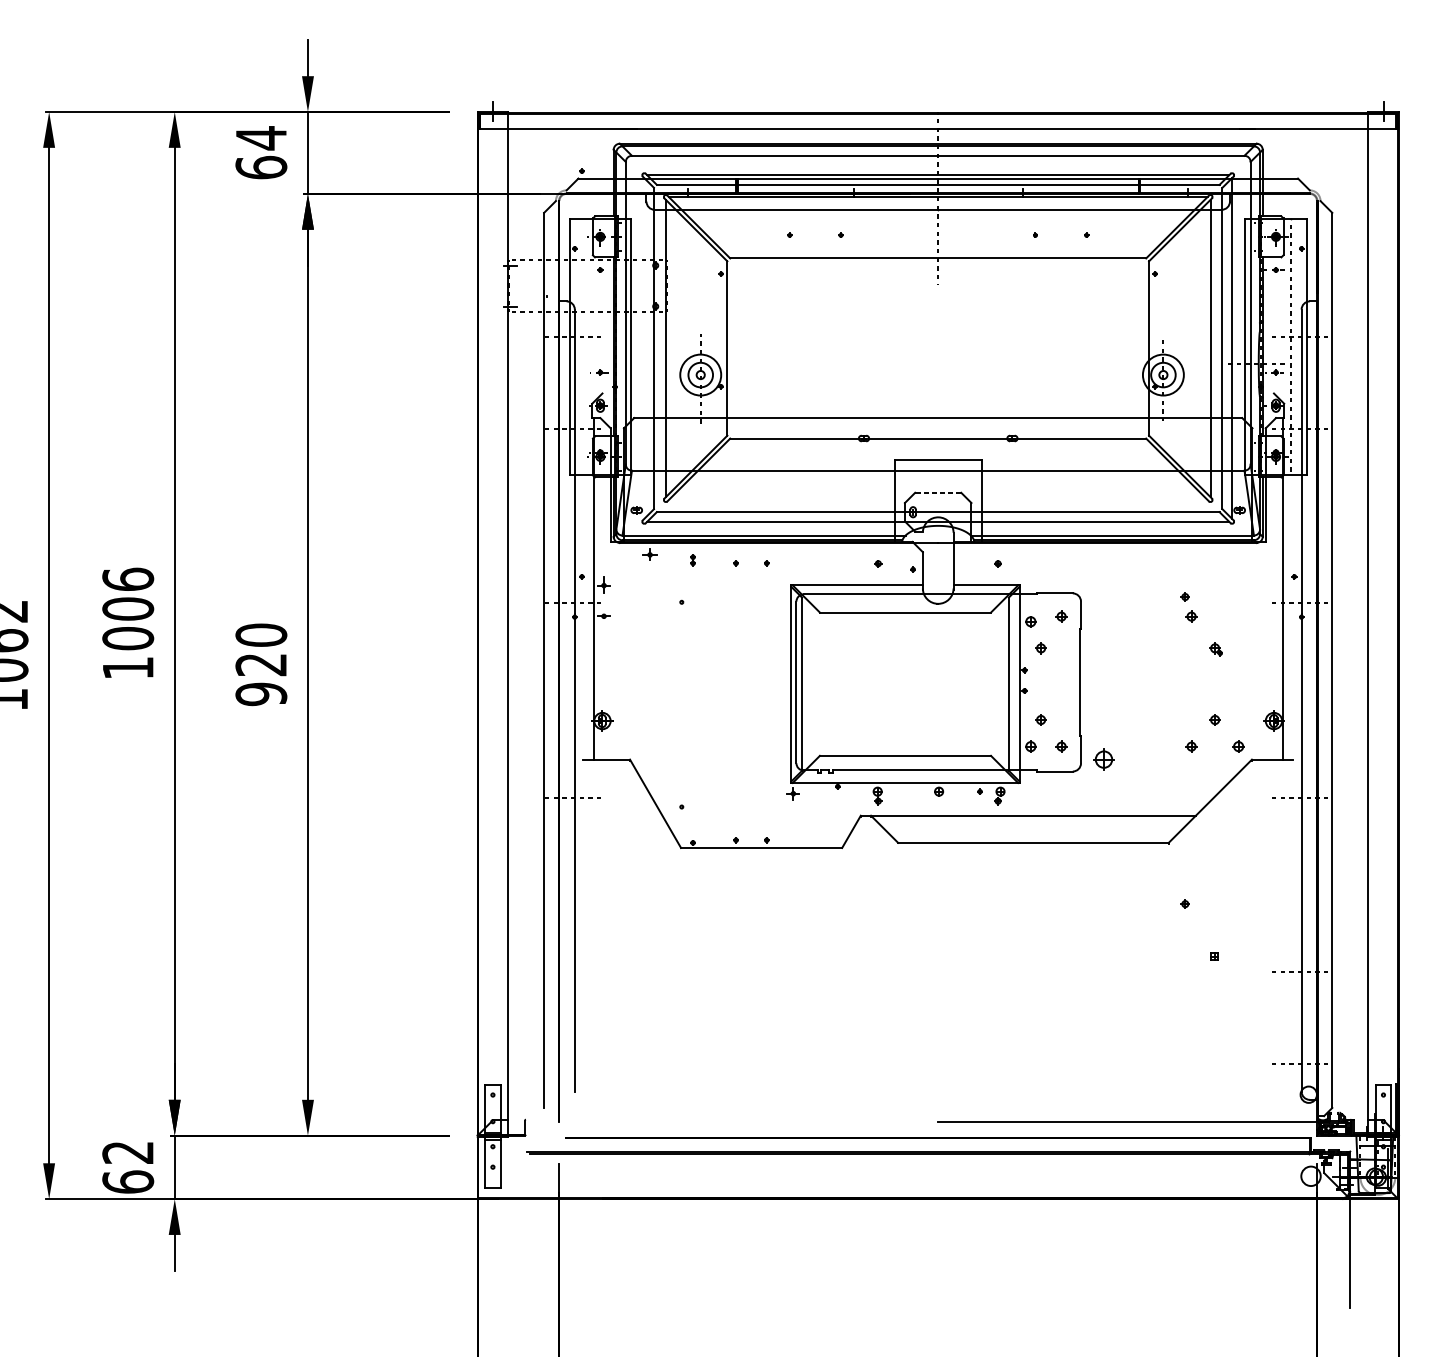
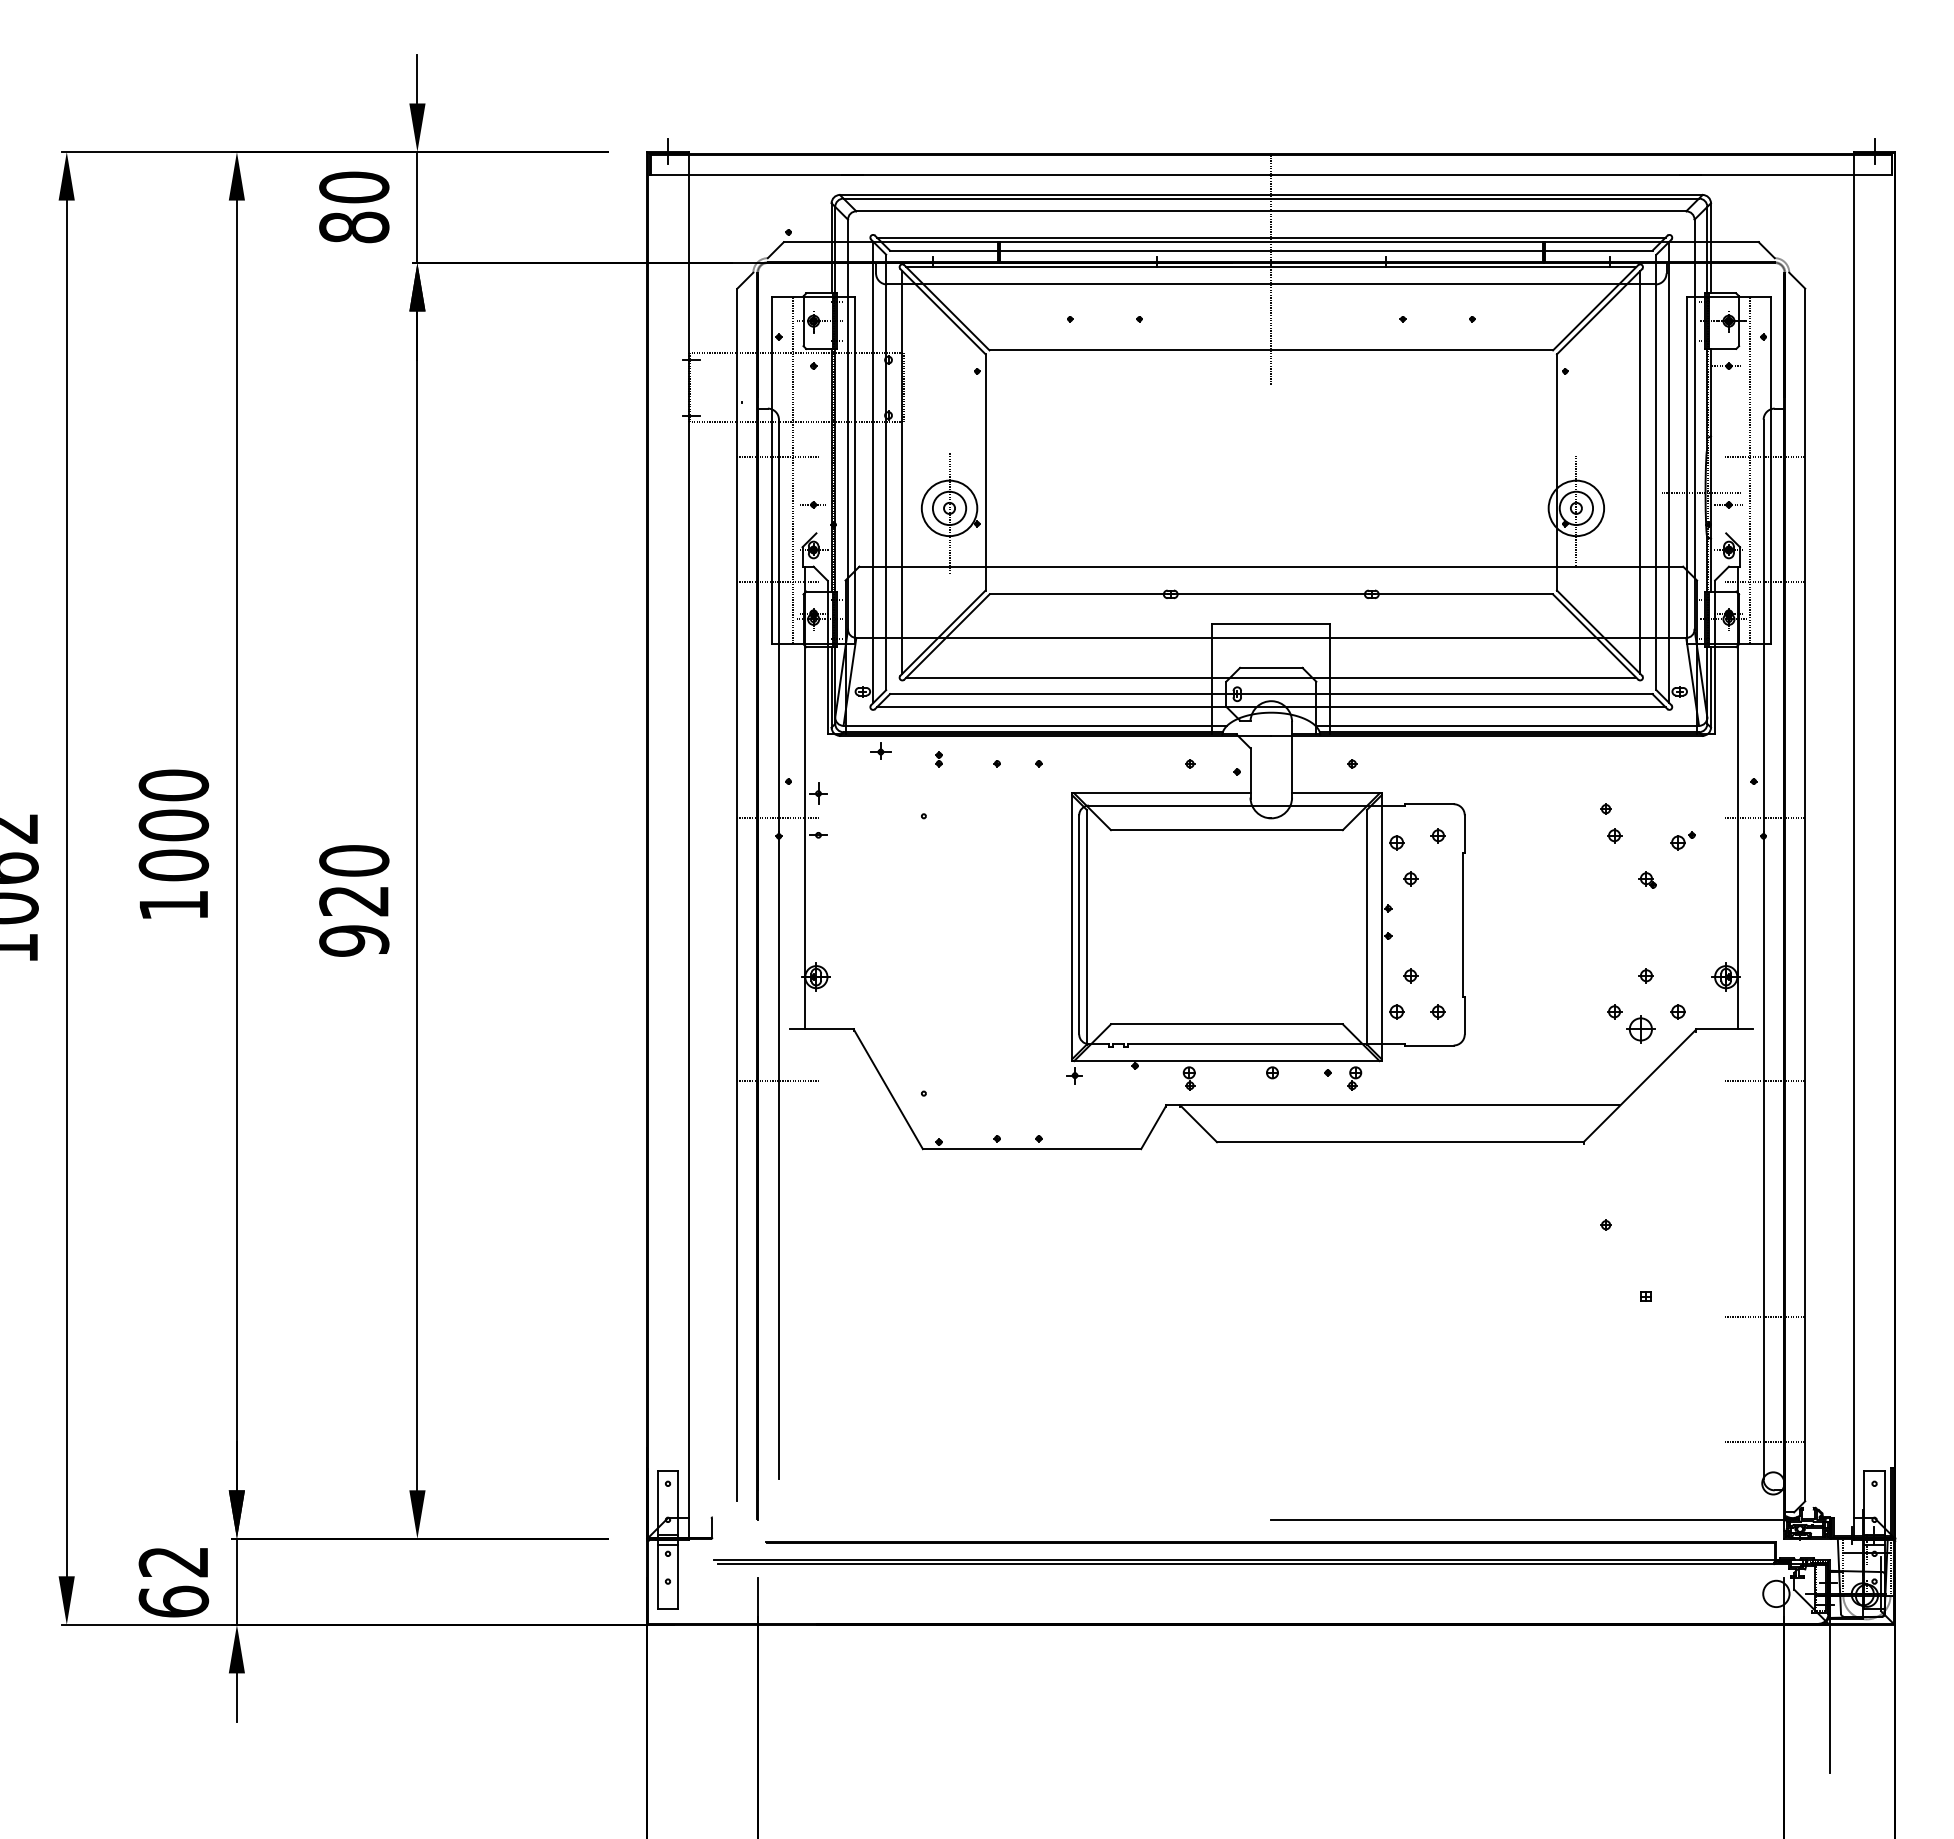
text: (261, 152) -> (354, 207), 64 -> 80
line: (584, 346) -> (792, 469), added
line: (644, 348) -> (873, 472), added
line: (937, 492) -> (1270, 667), dashed -> solid
line: (938, 499) -> (1271, 677), added
text: (127, 579) -> (173, 785), 1006 -> 1000
part: (1241, 620) -> (1682, 840), added
part: (1103, 759) -> (1640, 1029), moved

